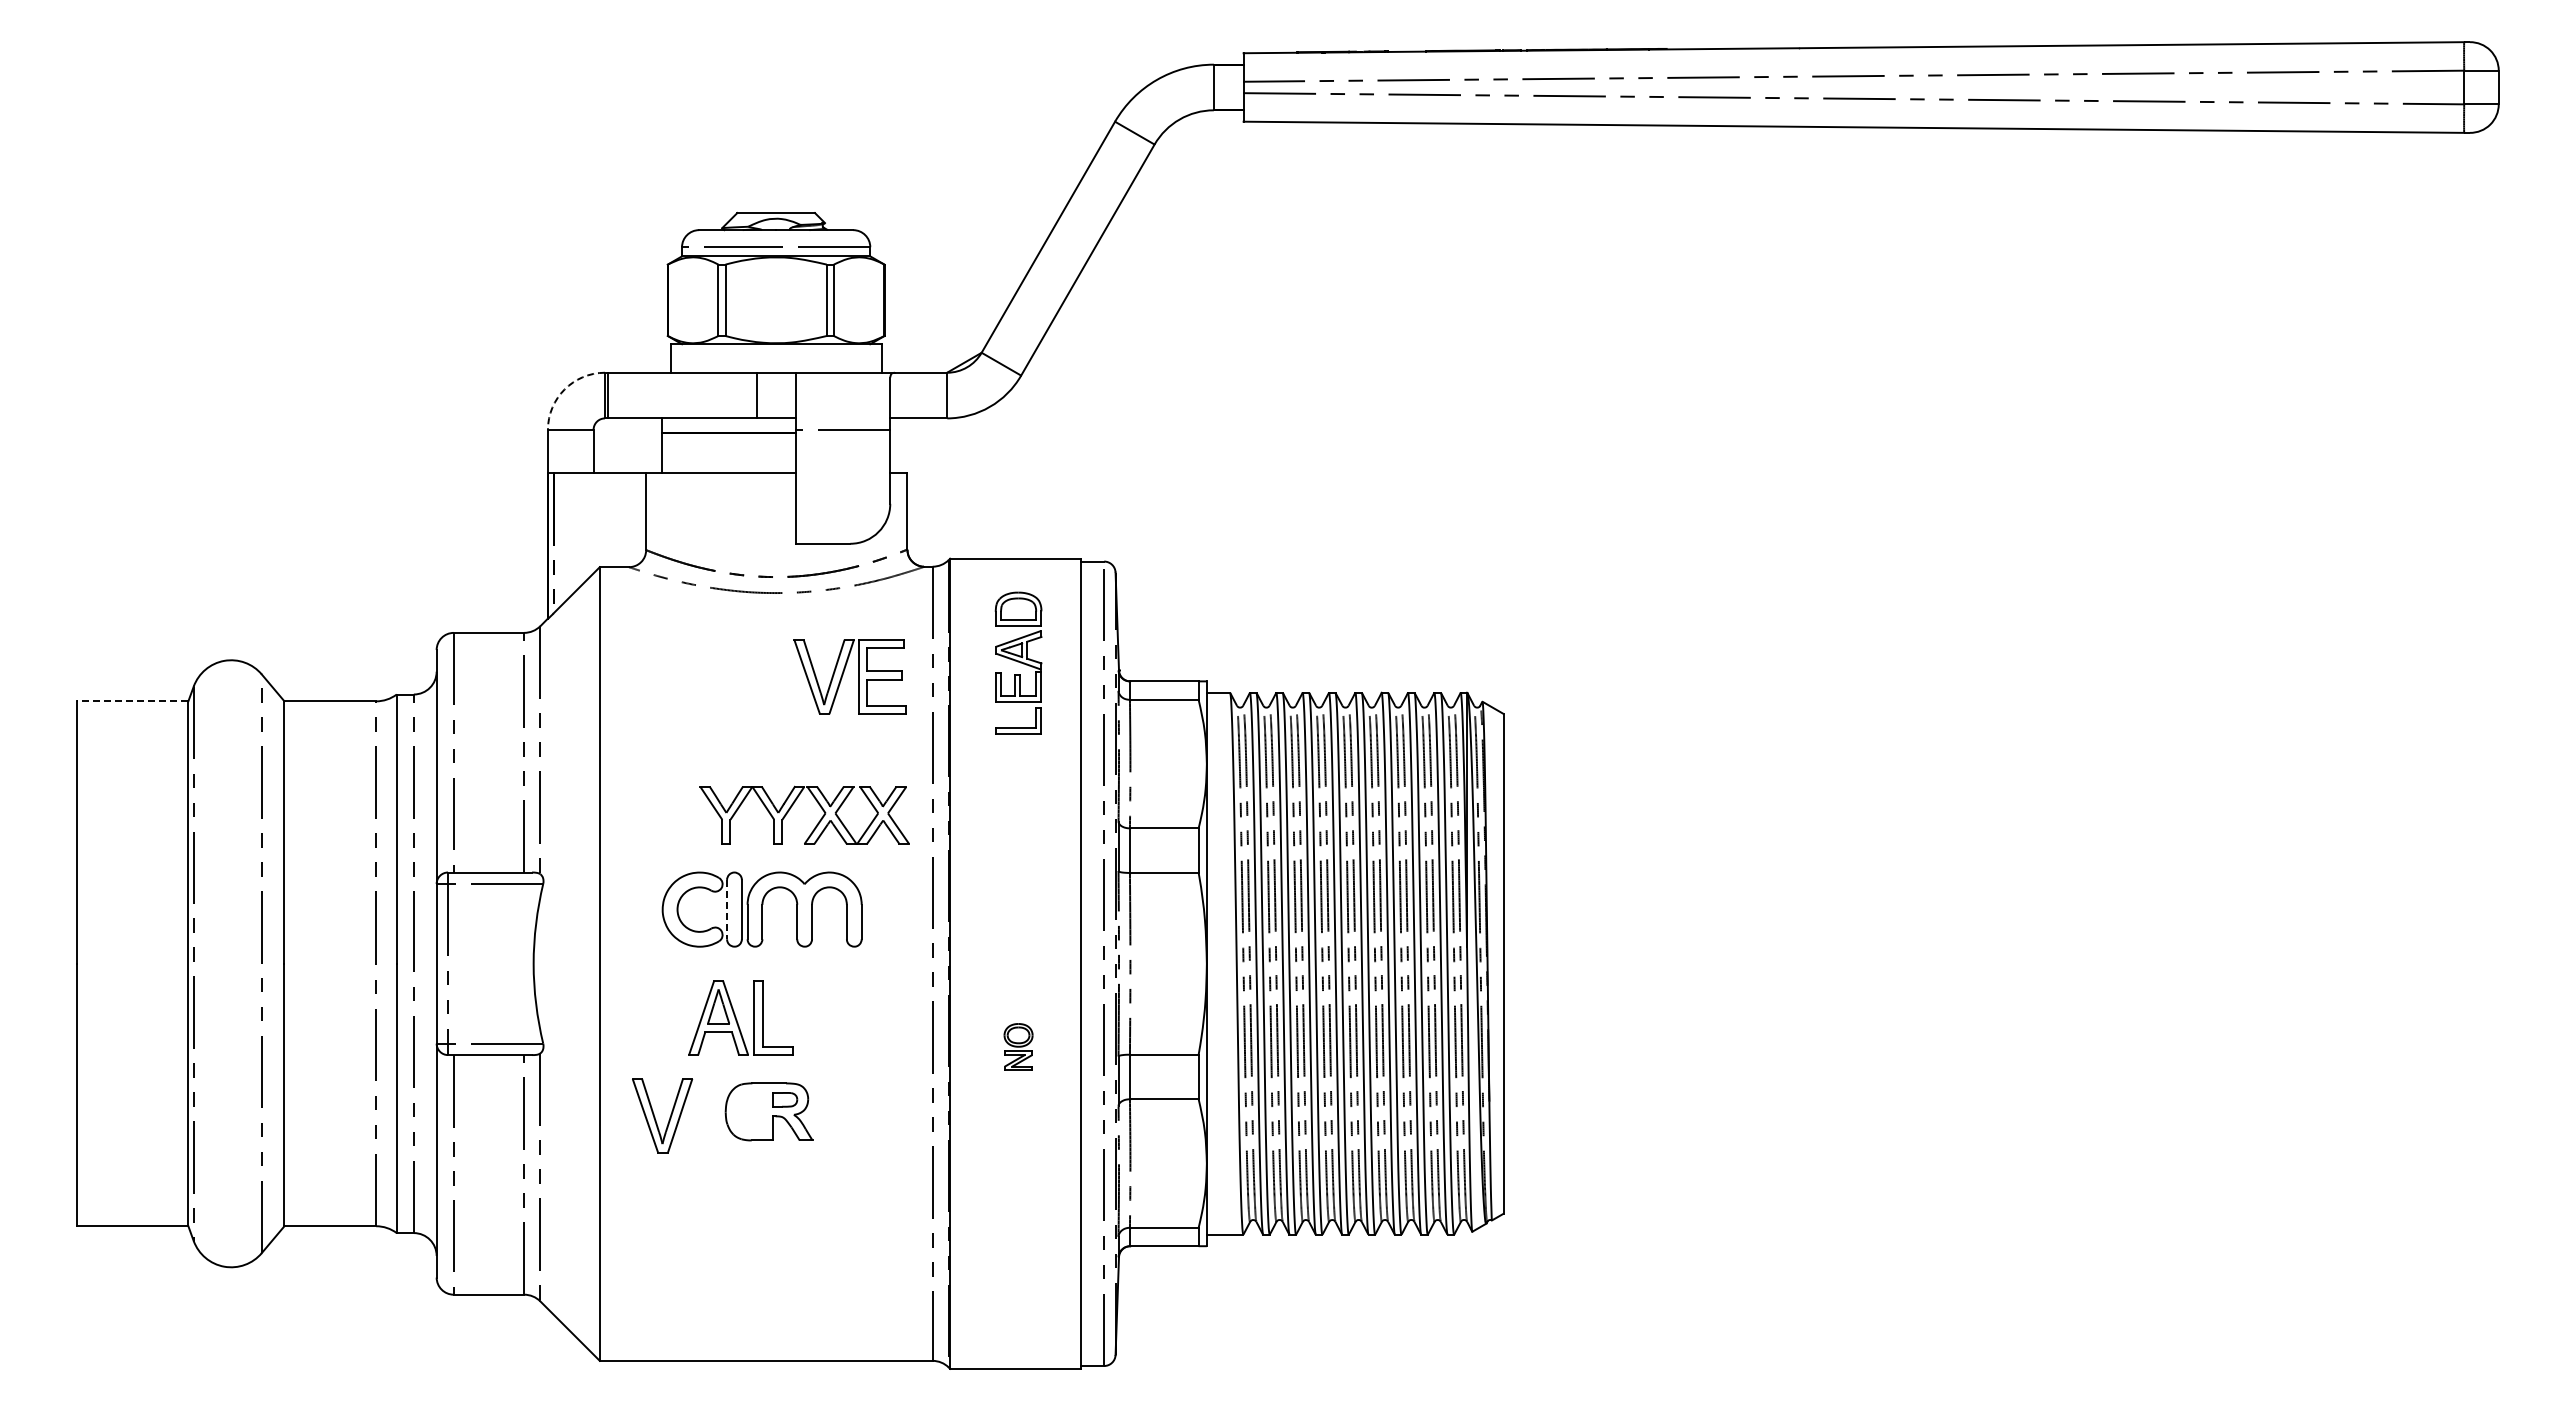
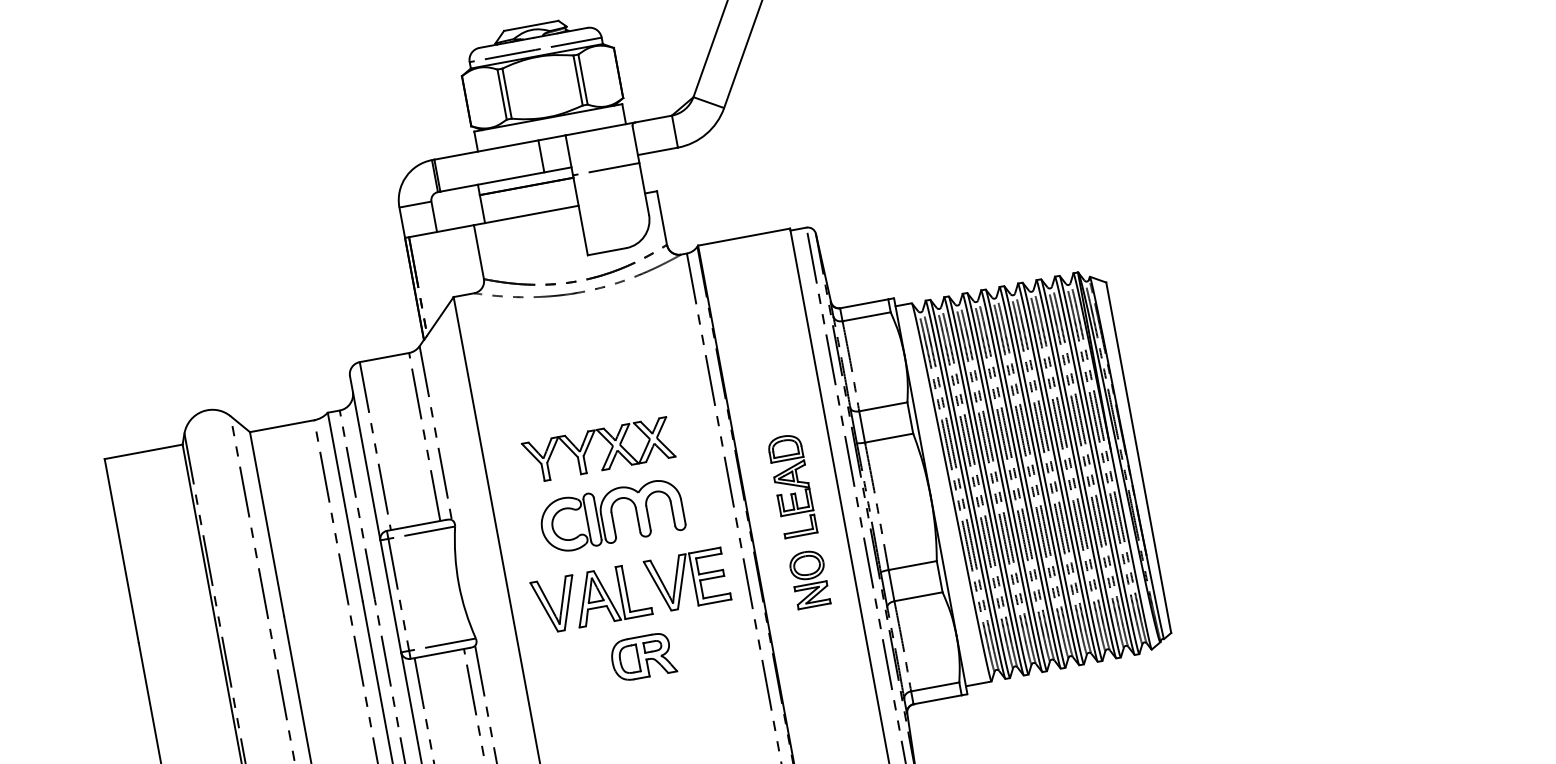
arc: (564, 389) -> (405, 177), dashed -> solid
part: (1018, 662) -> (792, 485), moved
part: (843, 675) -> (682, 580), moved
line: (132, 701) -> (143, 451), dashed -> solid
part: (793, 805) -> (589, 444), moved
line: (727, 909) -> (587, 520), dashed -> solid
part: (1018, 1046) -> (809, 578), size x1.67
part: (748, 1111) -> (628, 659), added
part: (655, 1117) -> (551, 606), moved

